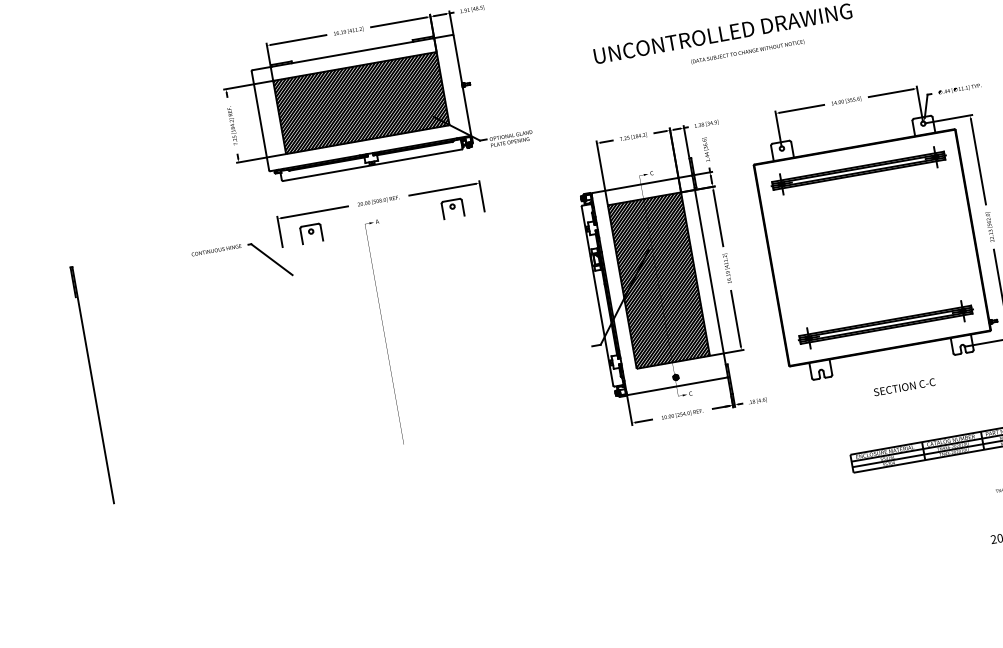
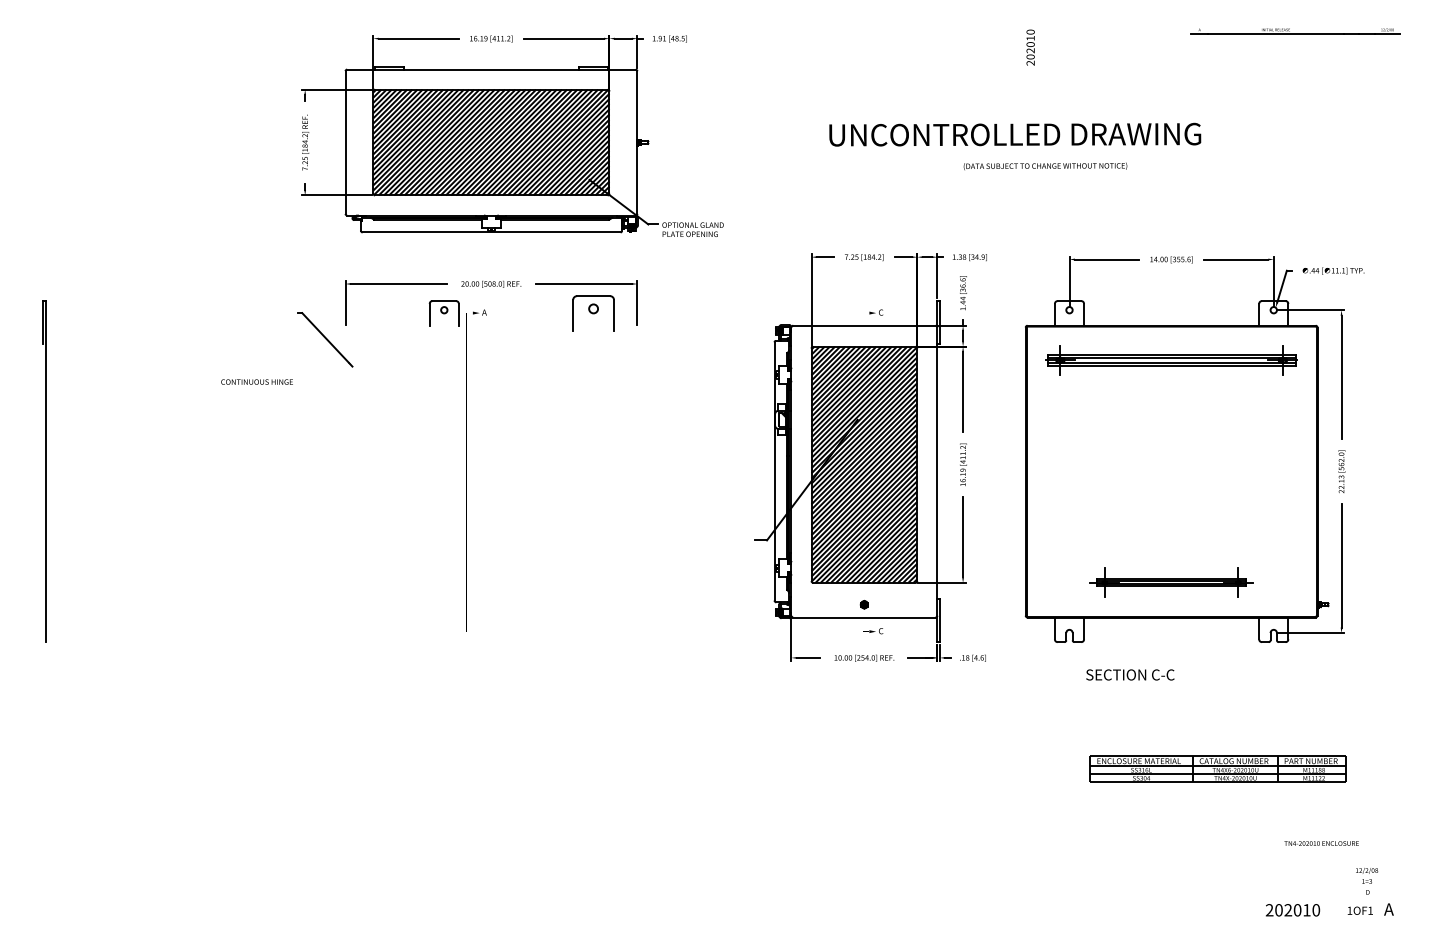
part: (452, 208) -> (593, 313), size x1.4
part: (311, 233) -> (443, 313), moved
text: (216, 249) -> (256, 381), moved
part: (885, 324) -> (1171, 582), size x0.6
text: (904, 386) -> (1130, 674), moved

